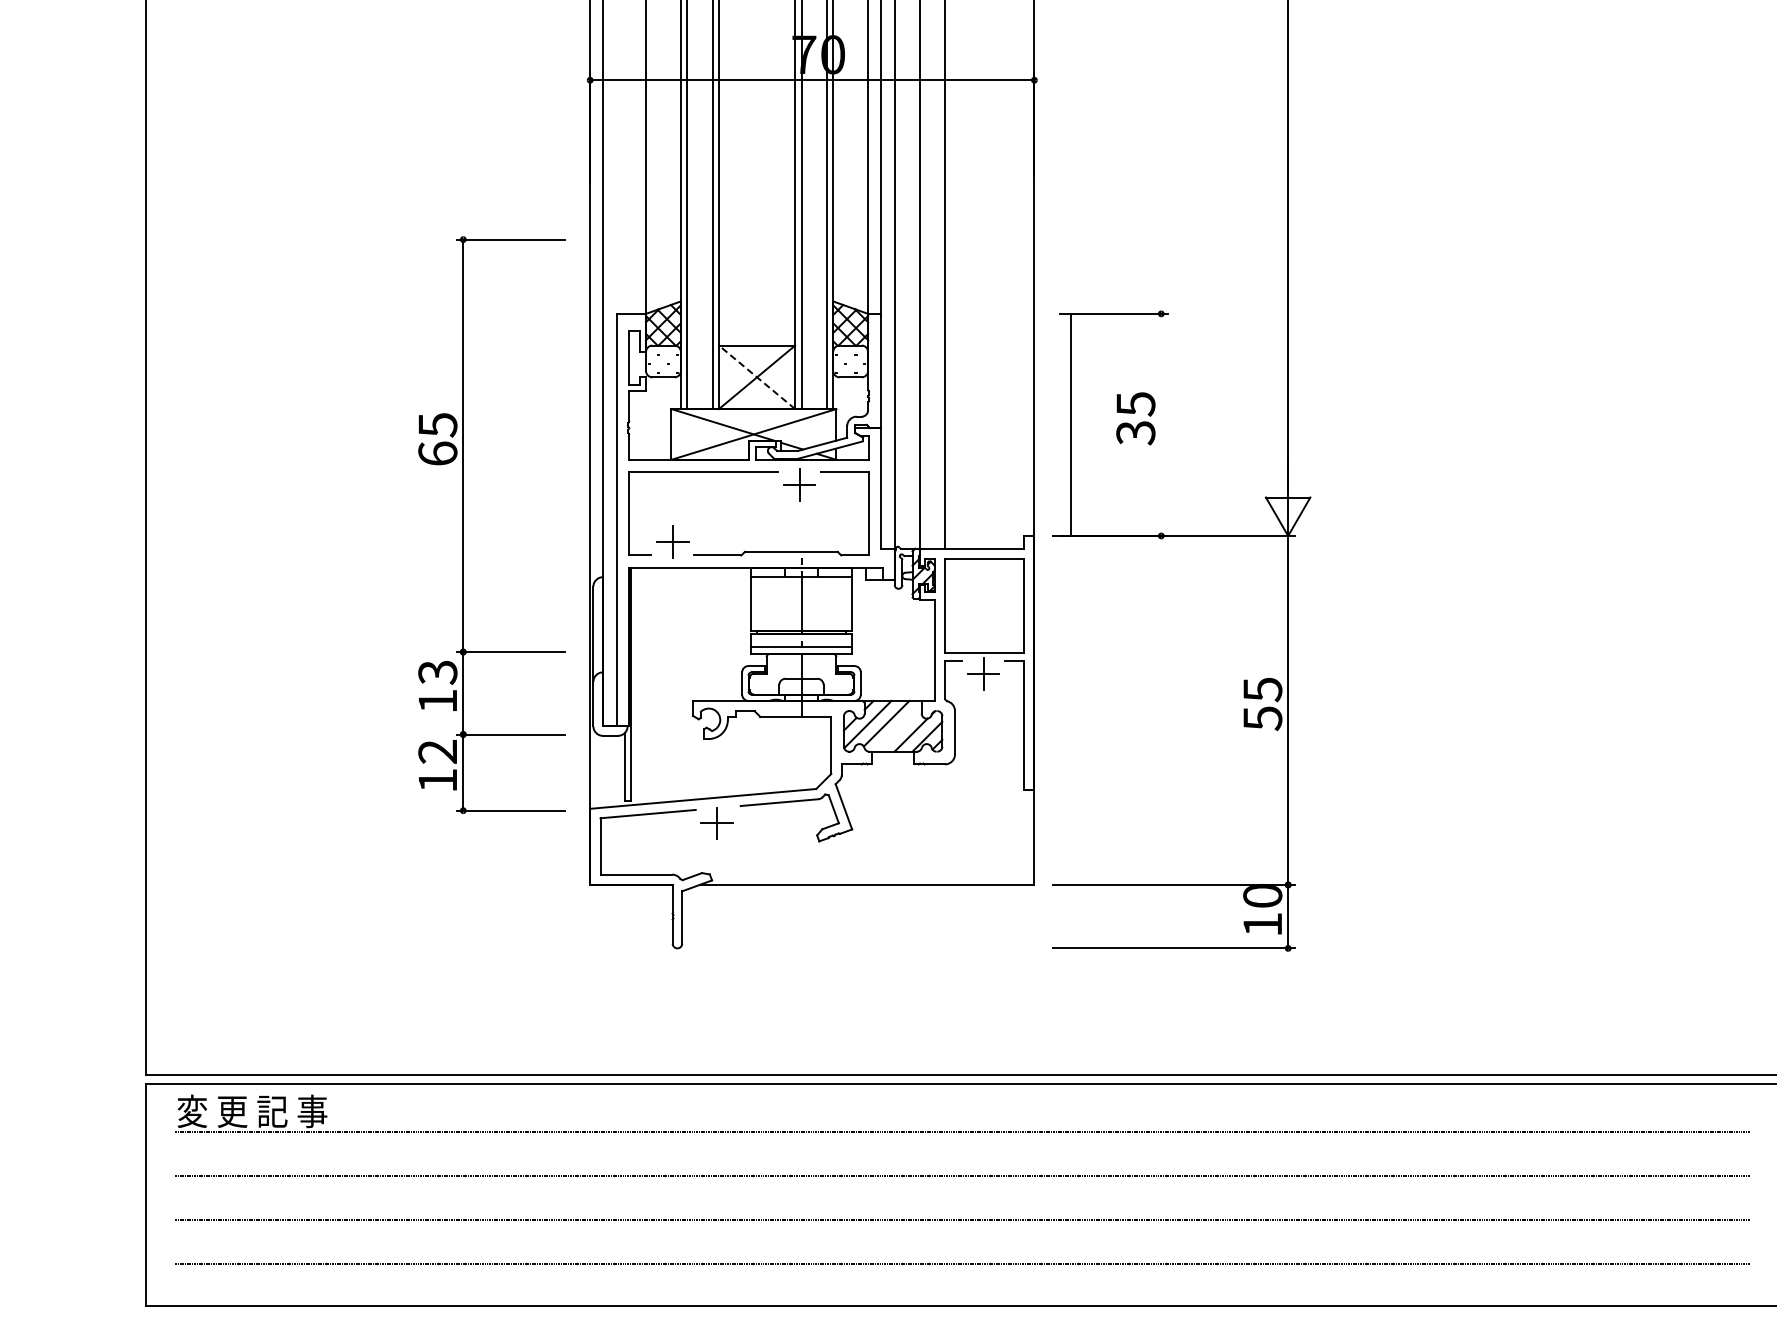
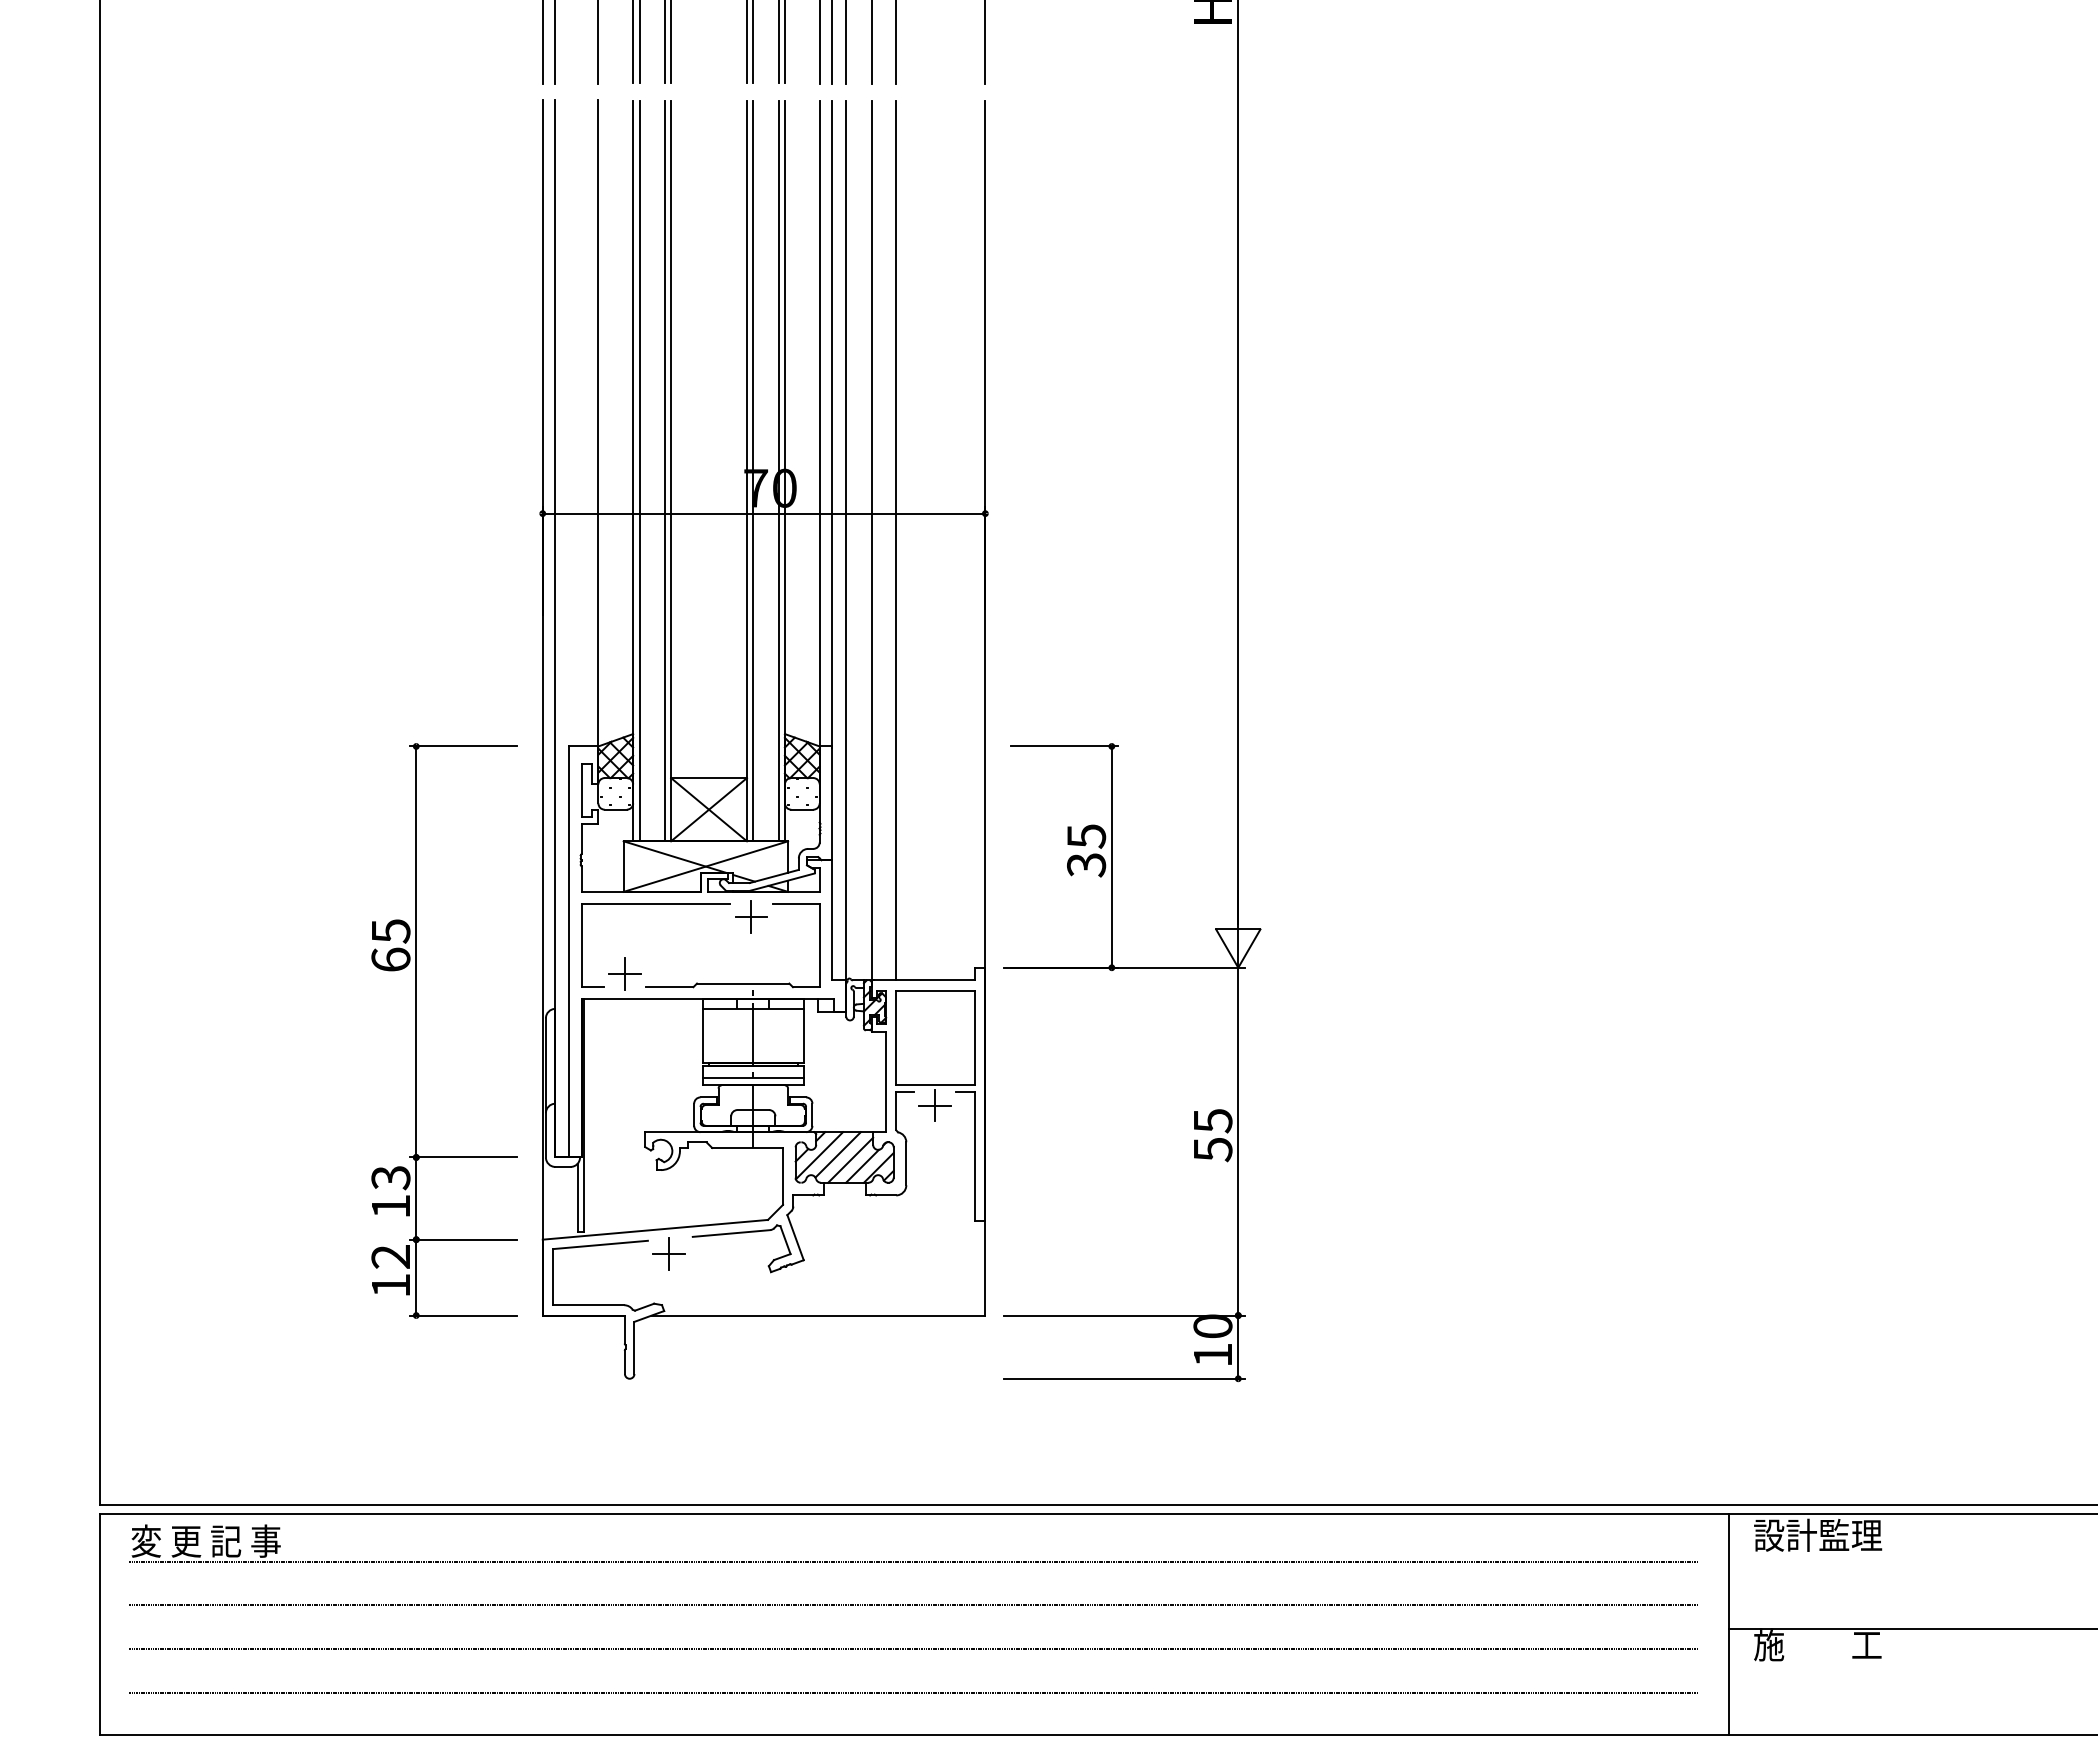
line: (756, 377) -> (708, 809), dashed -> solid
line: (1070, 424) -> (1111, 856), moved
part: (463, 524) -> (416, 1030), moved
line: (899, 728) -> (850, 1159), added

